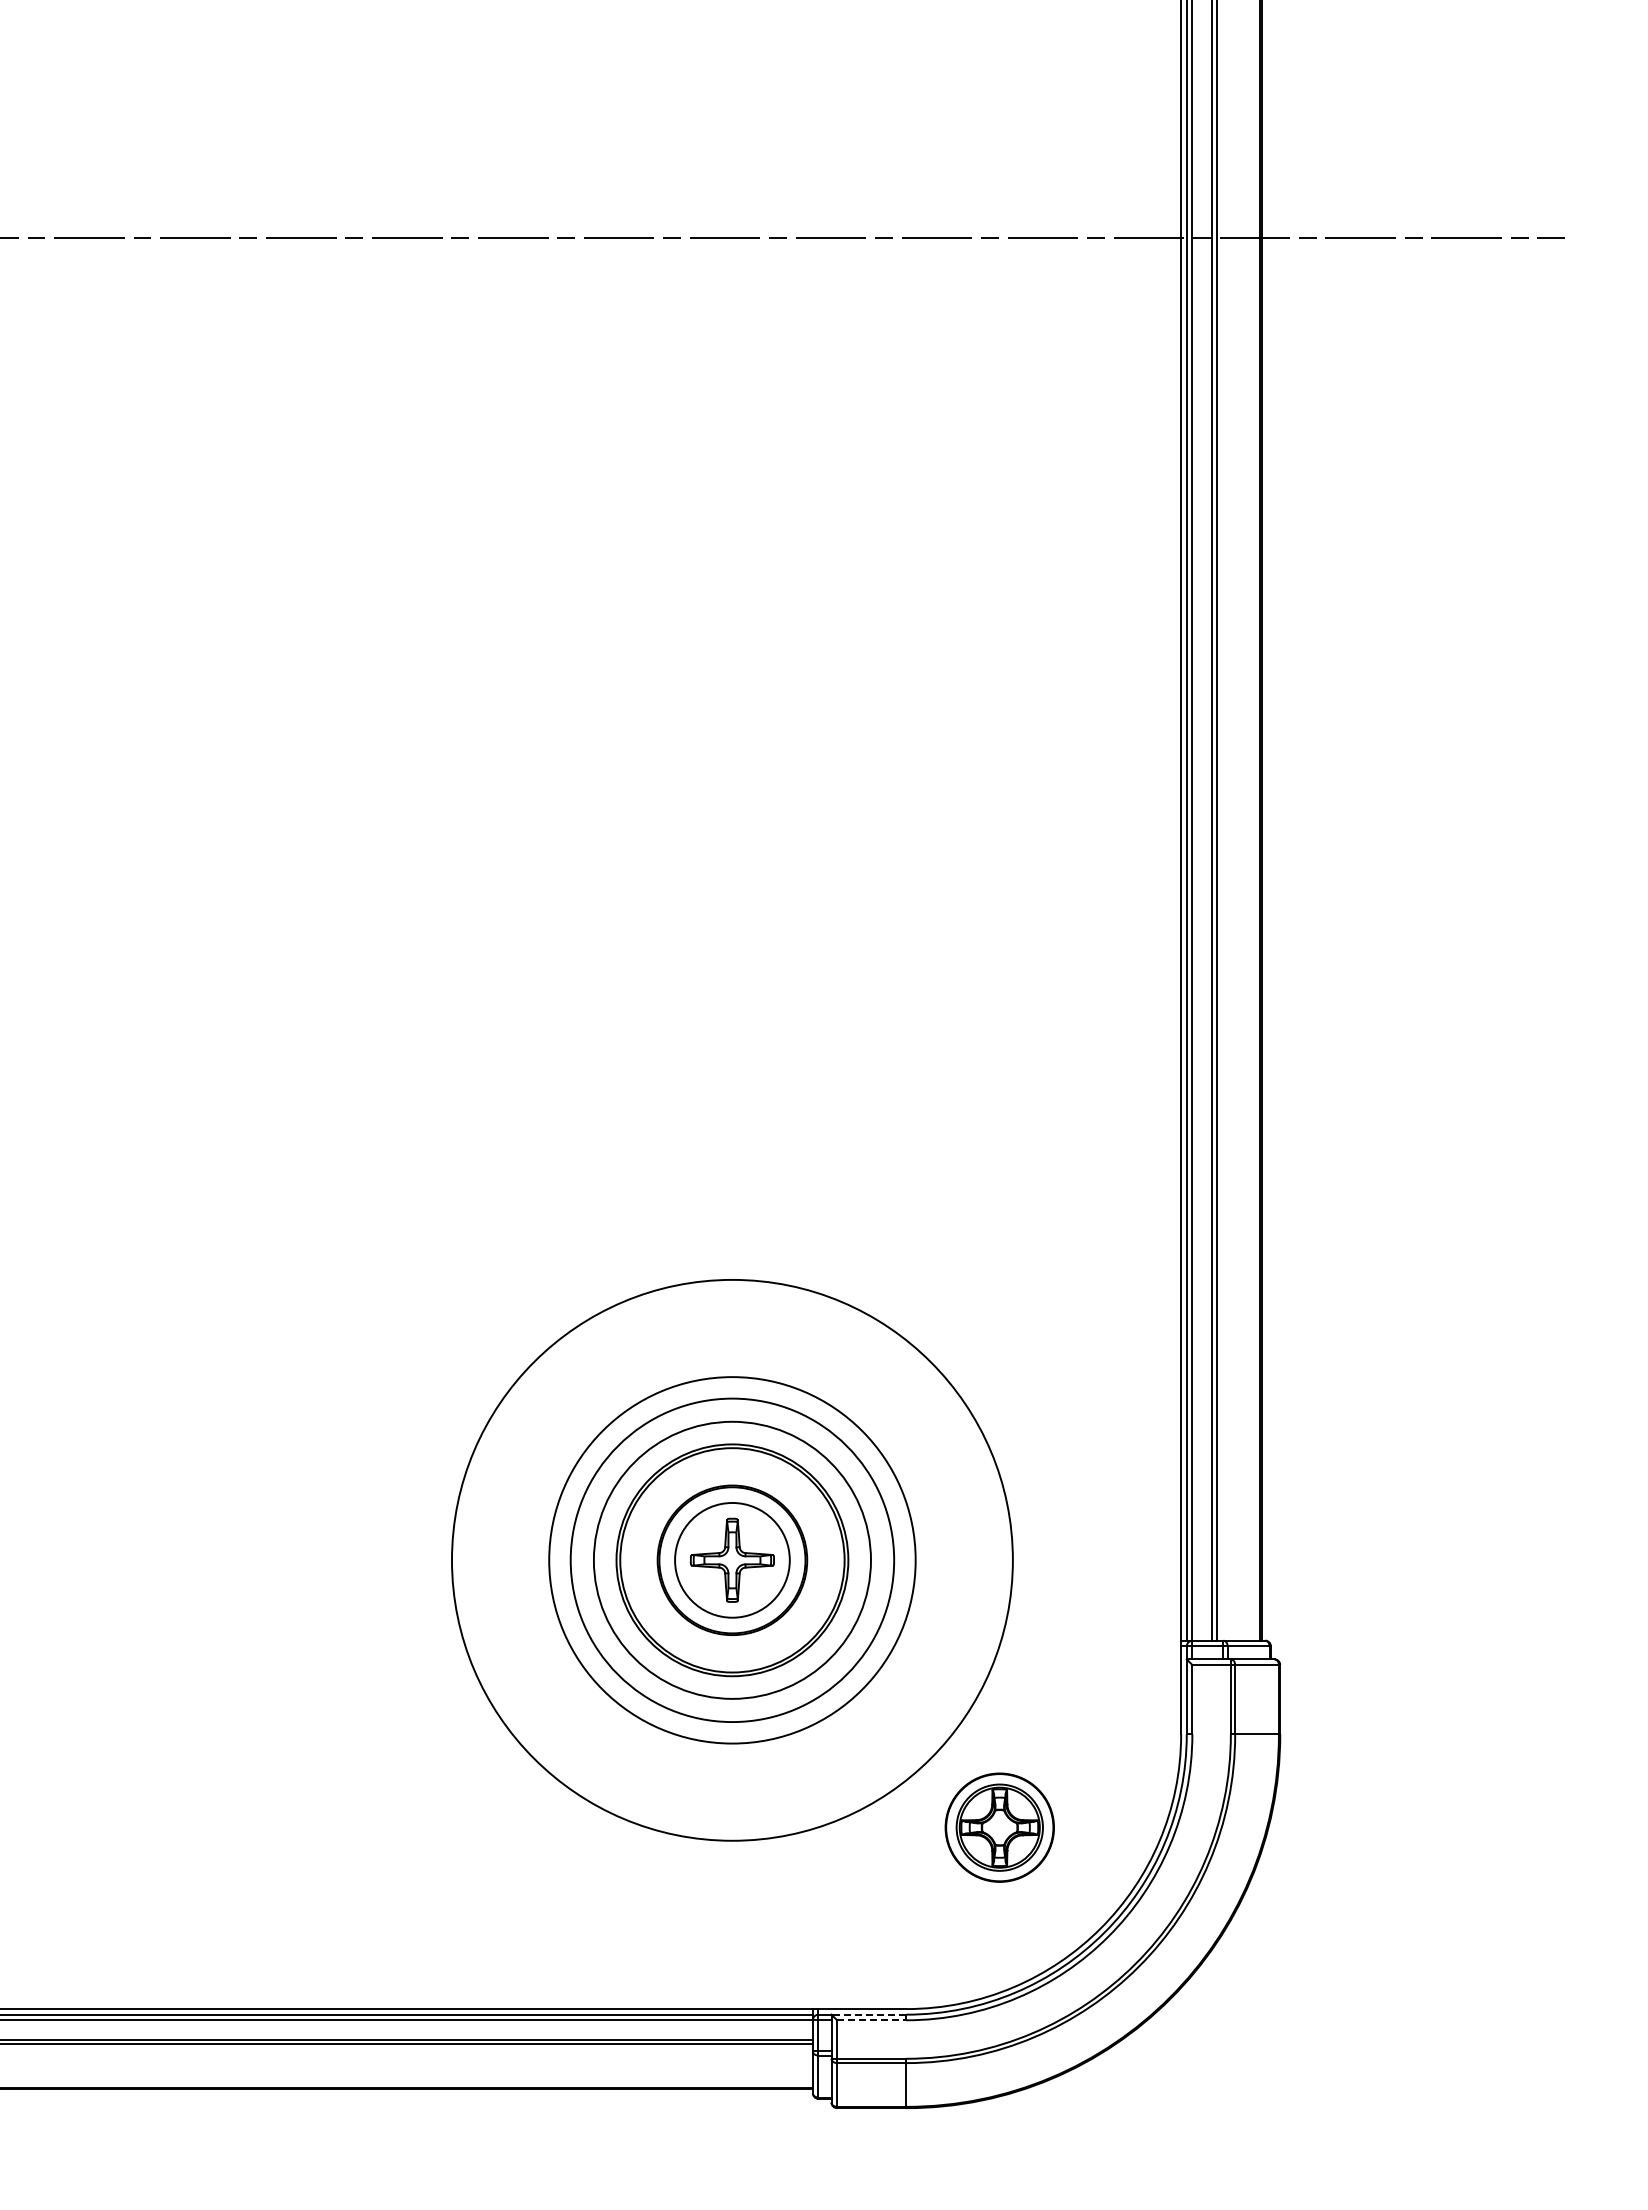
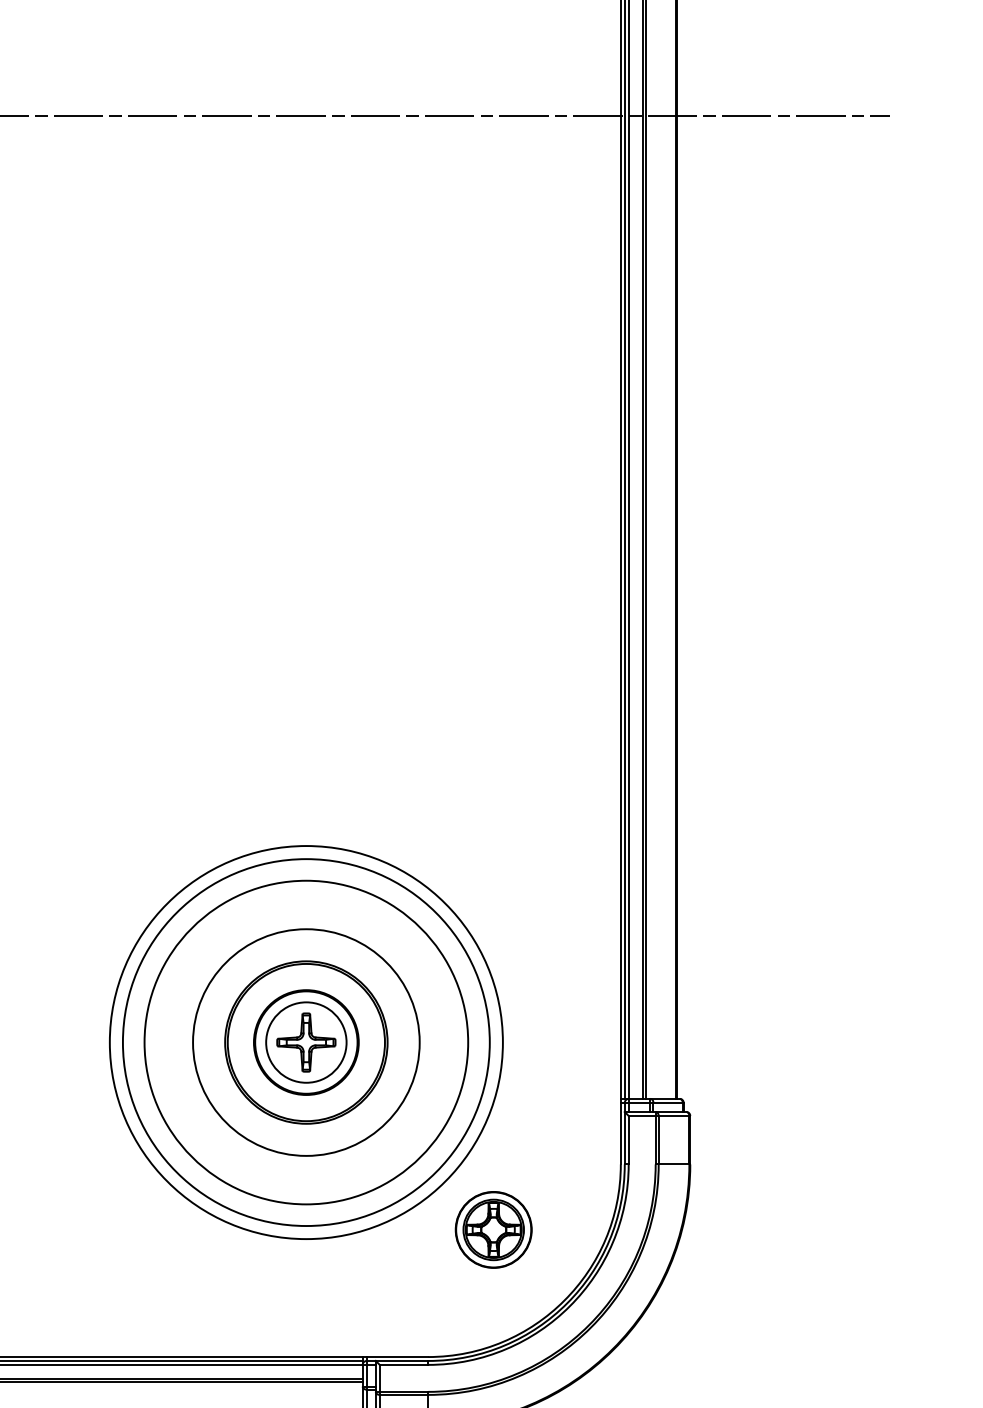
circle: (732, 1560) -> (306, 1042), size x1.43
circle: (732, 1560) -> (306, 1042), size x1.67
line: (868, 2014) -> (401, 1360), dashed -> solid
line: (871, 2020) -> (403, 1365), dashed -> solid

